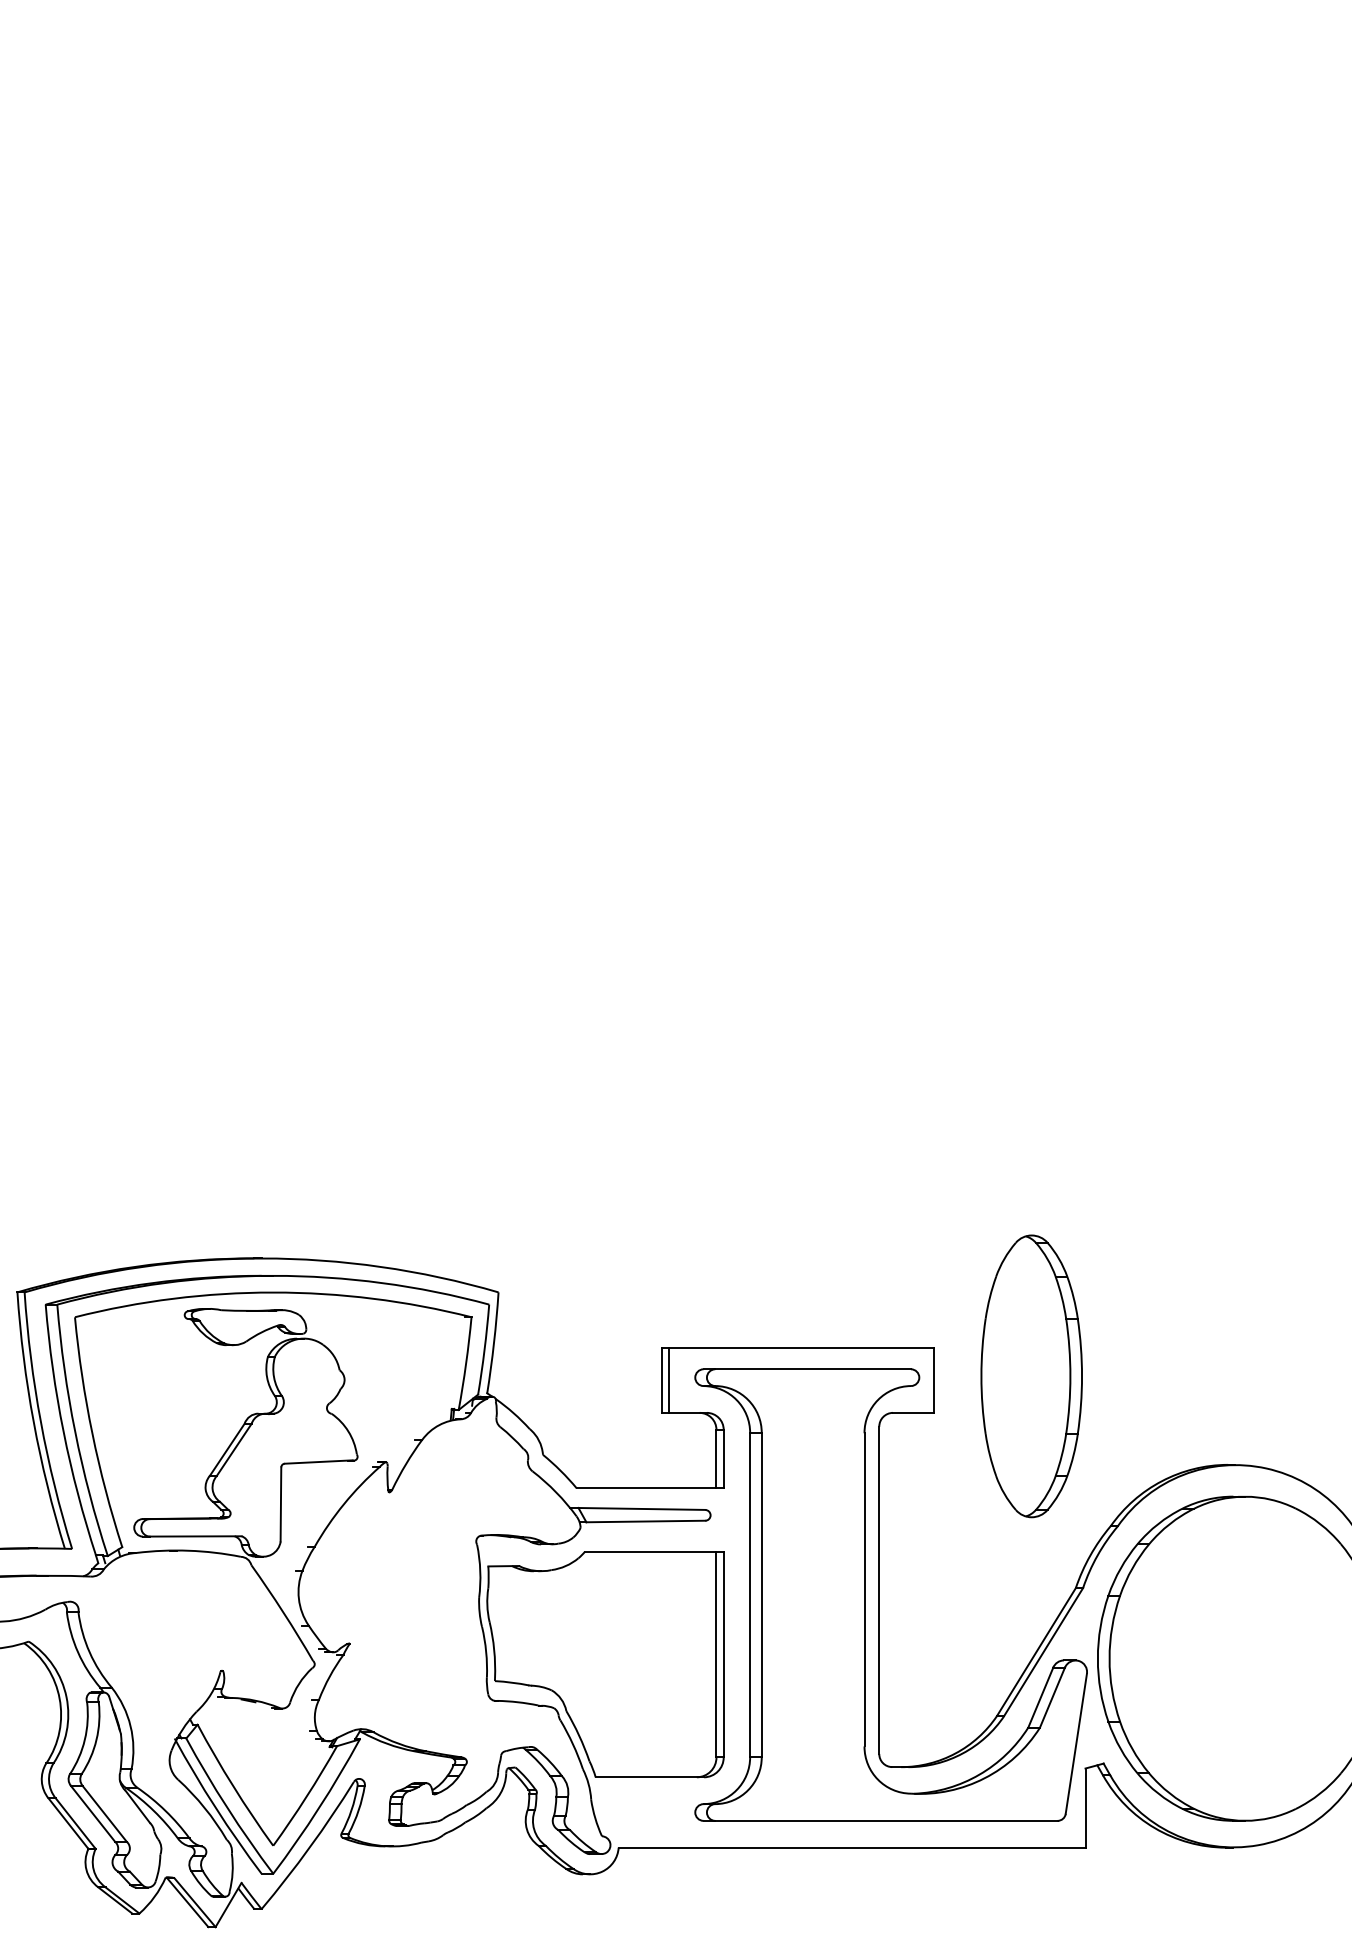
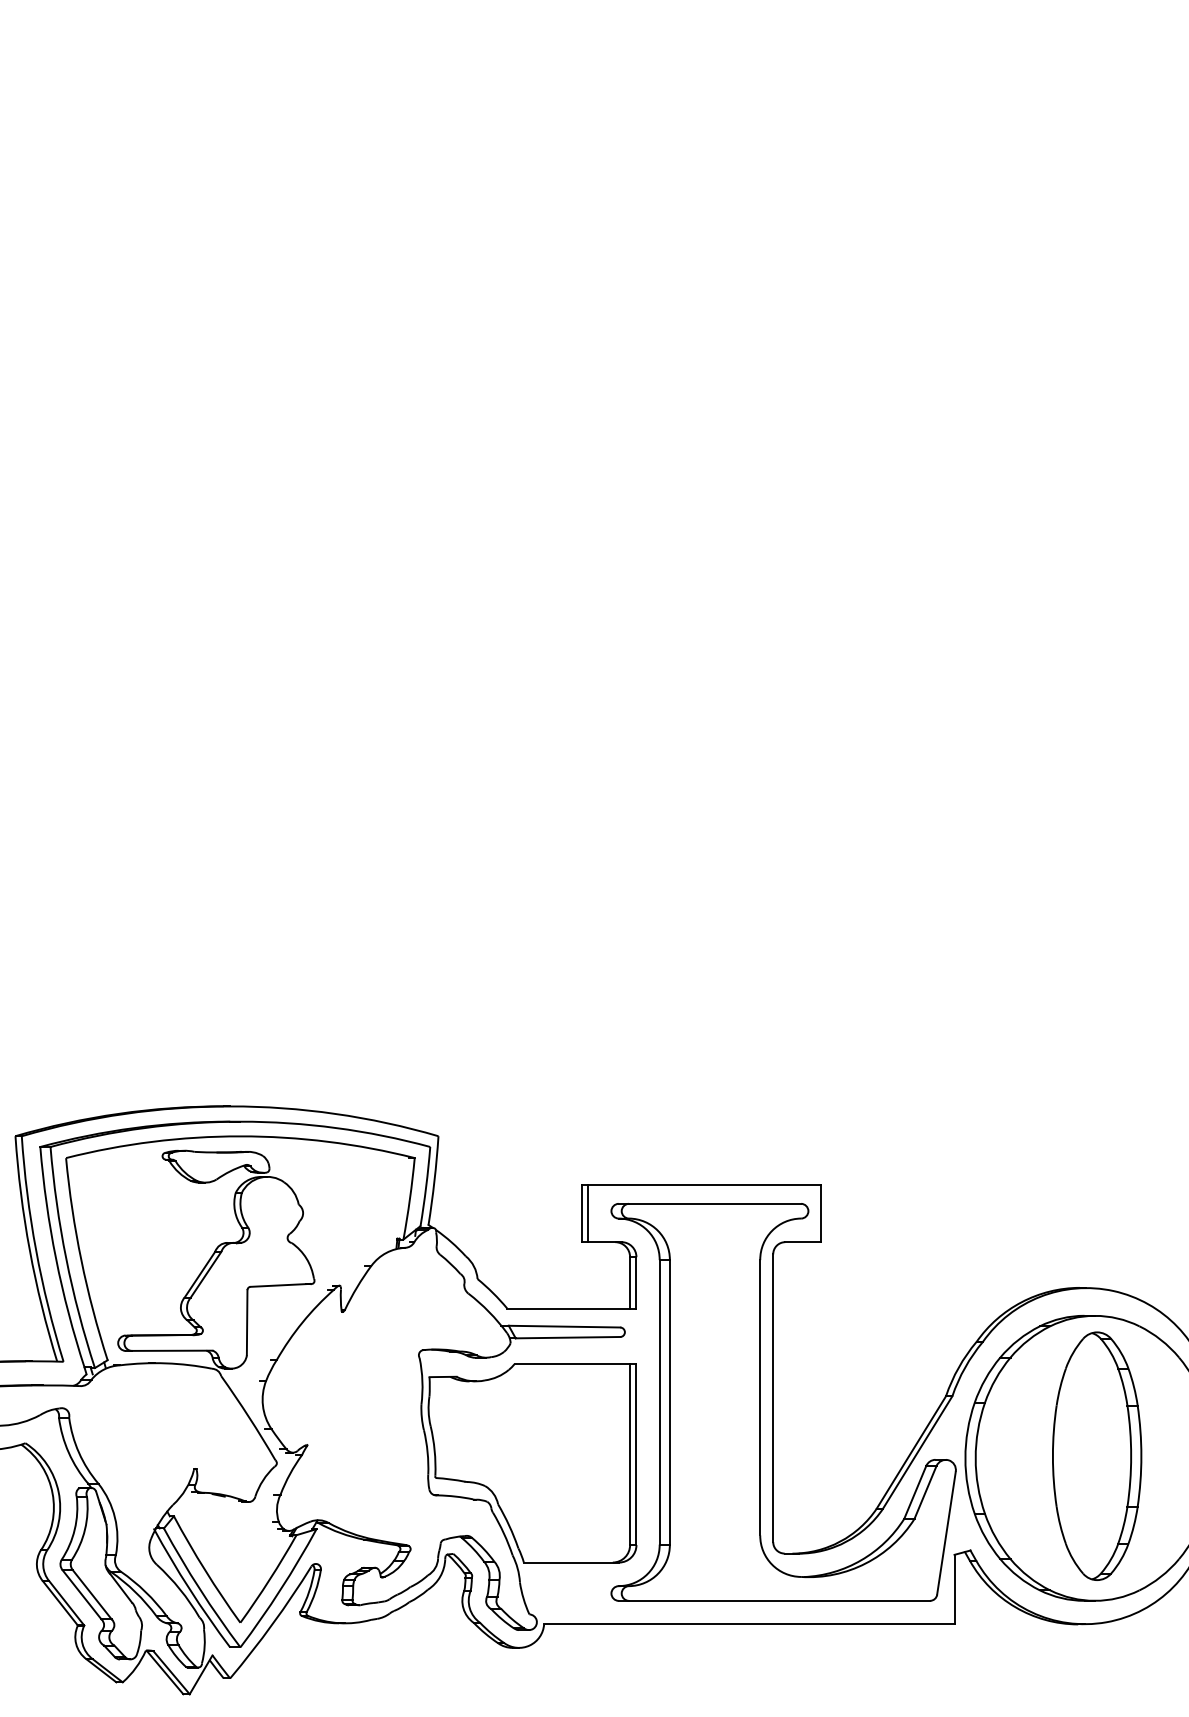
part: (1031, 1376) -> (1096, 1456), moved

